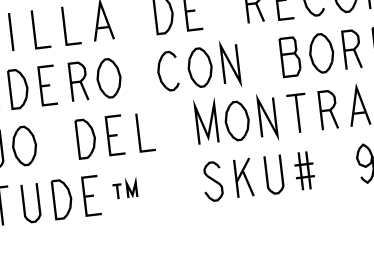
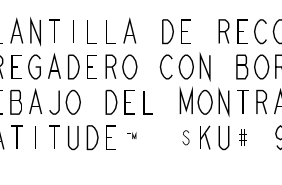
part: (304, 170) -> (242, 137), size x0.7
part: (212, 181) -> (185, 137), size x0.6
part: (124, 188) -> (131, 135), size x0.6

